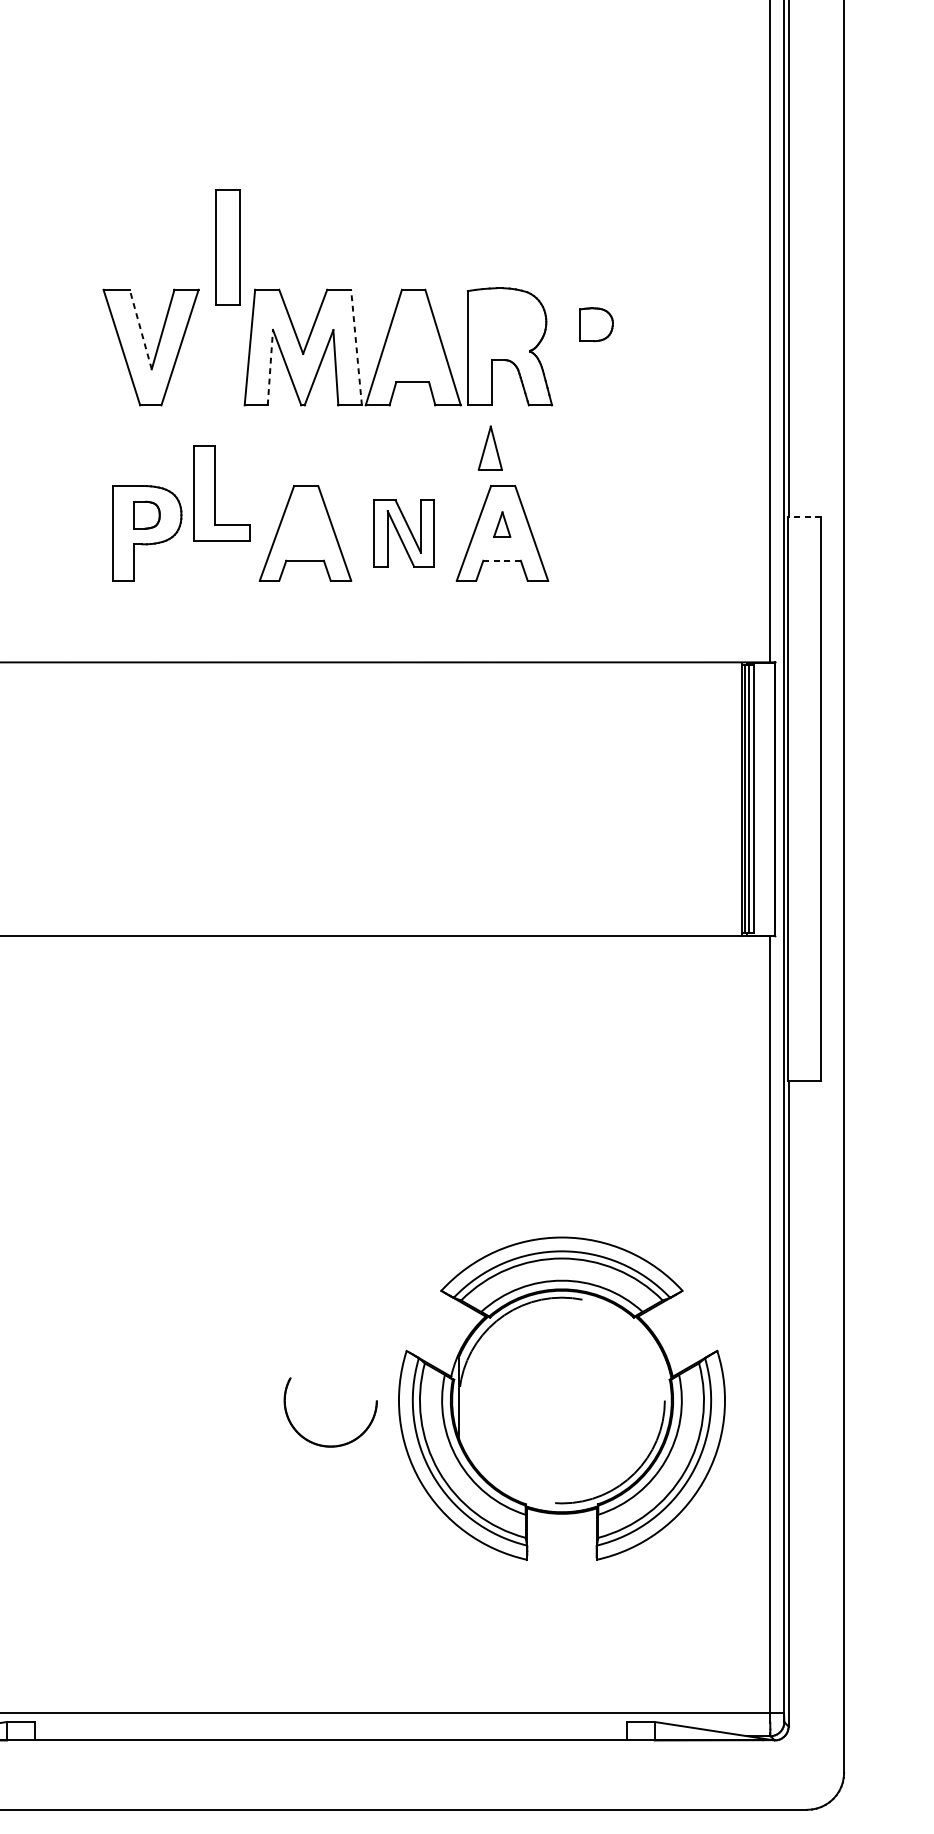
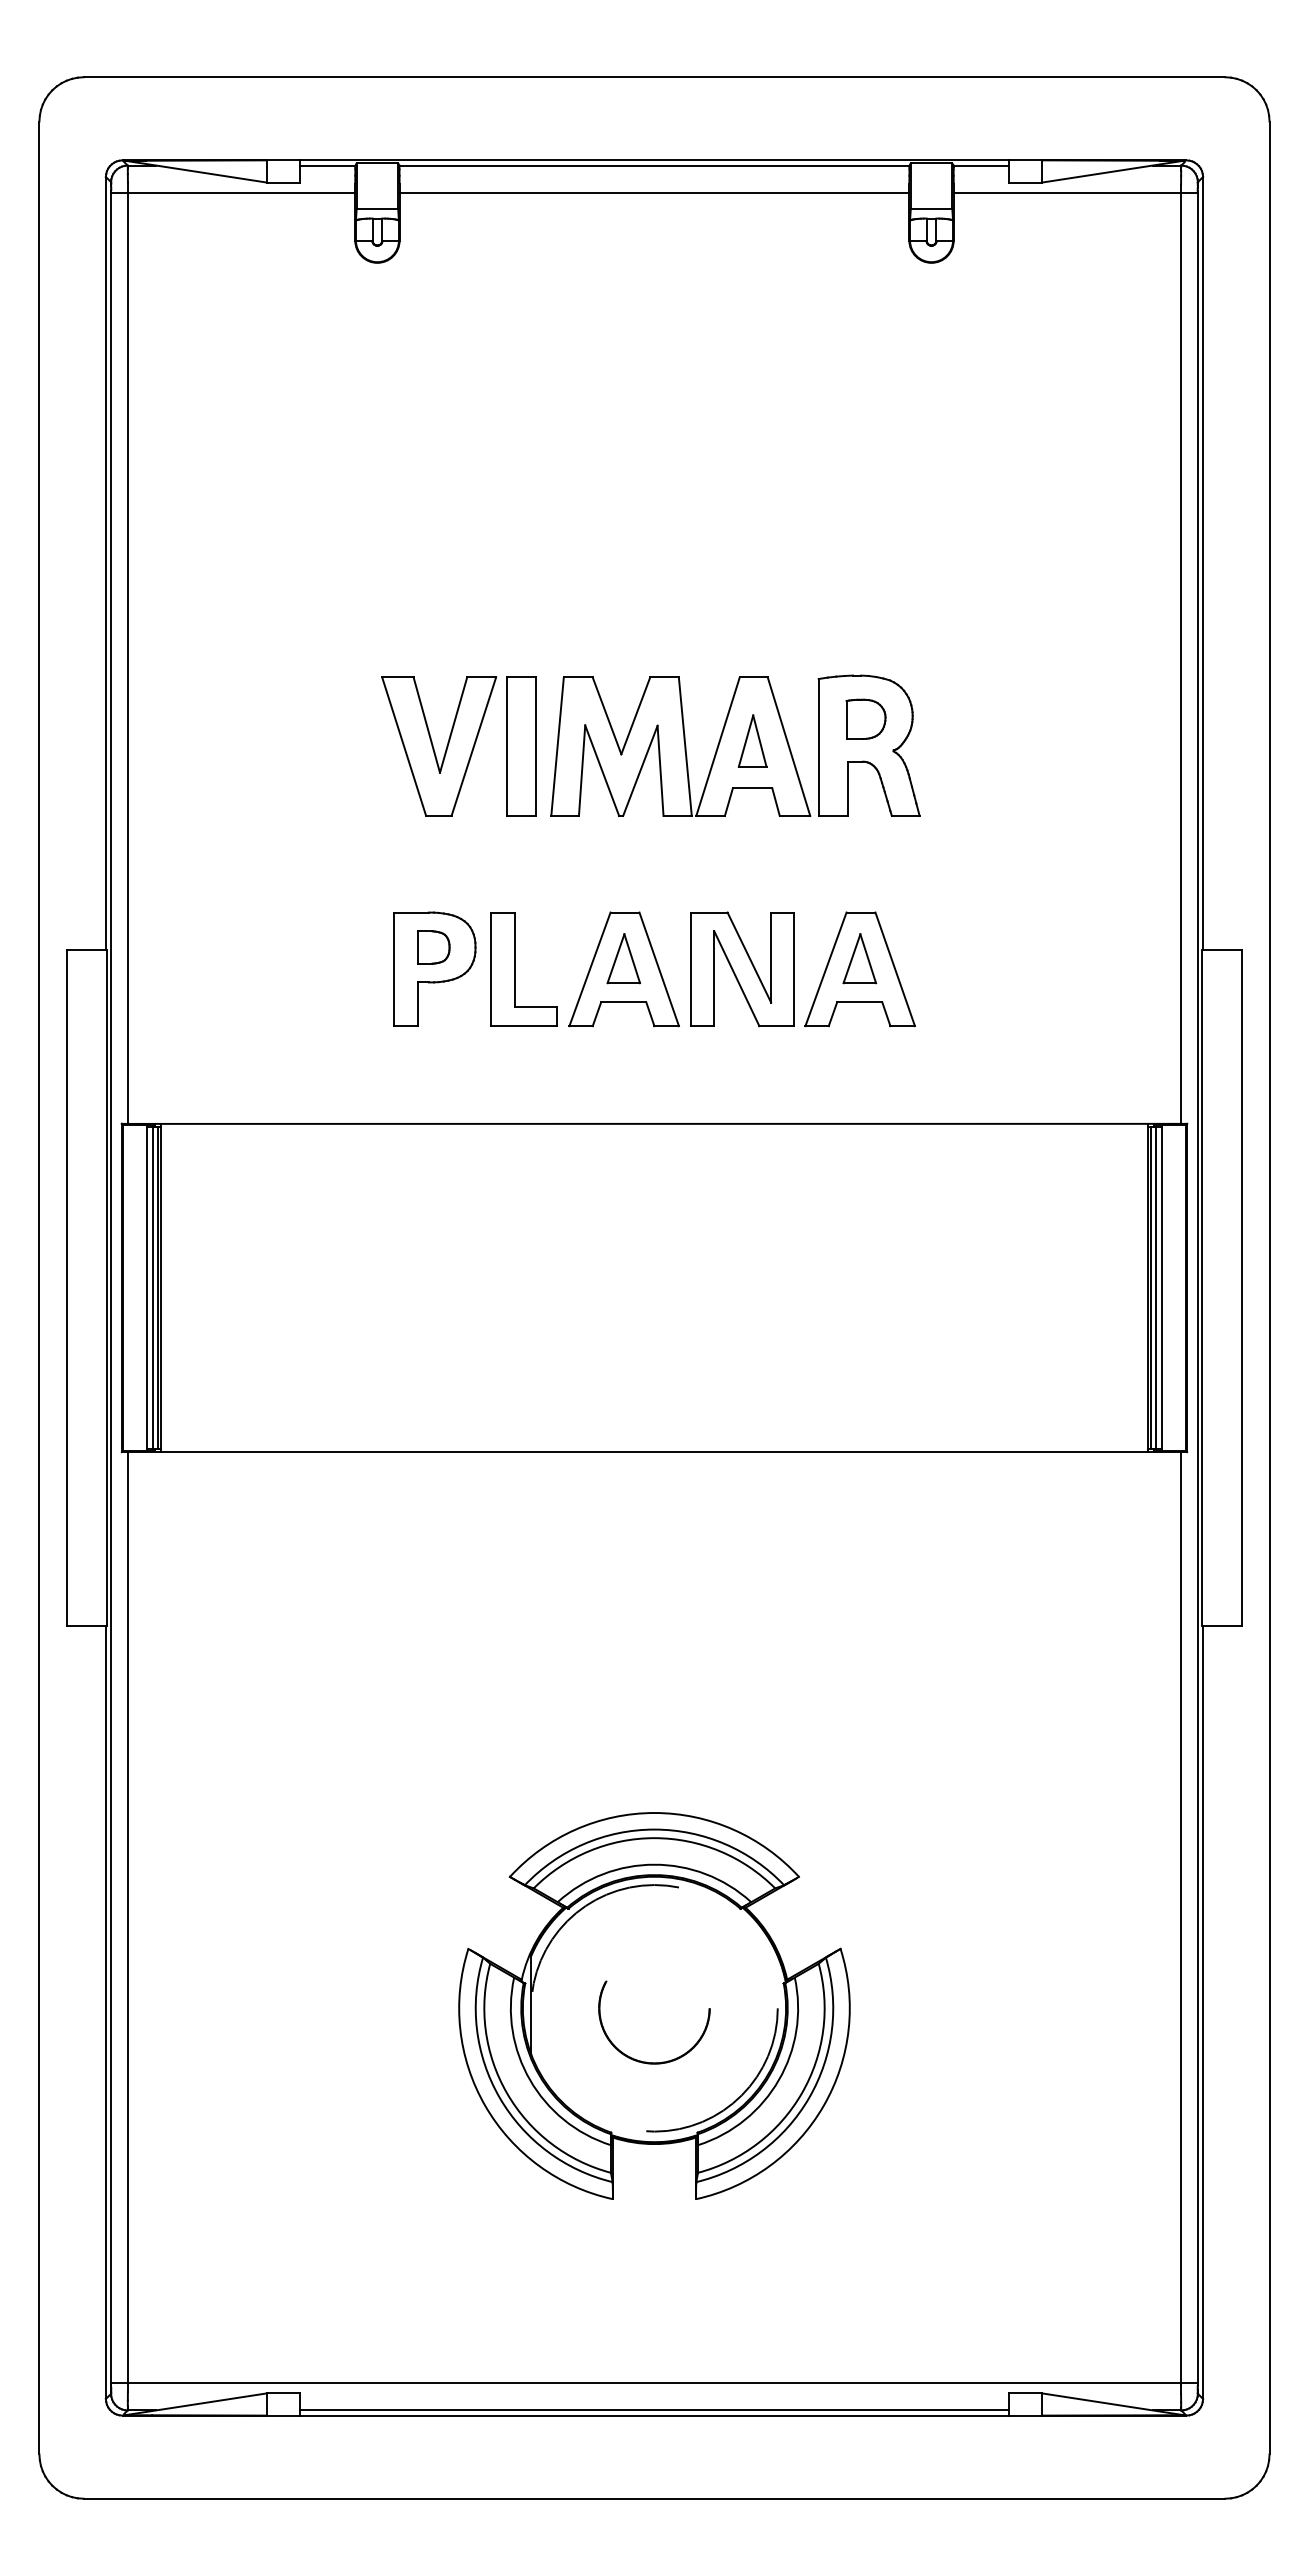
part: (228, 247) -> (521, 746), moved
part: (596, 324) -> (865, 718), moved
line: (140, 329) -> (426, 724), dashed -> solid
line: (356, 347) -> (685, 746), dashed -> solid
line: (270, 367) -> (582, 770), dashed -> solid
part: (490, 447) -> (752, 740), moved
part: (214, 493) -> (515, 969), moved
line: (804, 516) -> (1221, 949), dashed -> solid
part: (304, 524) -> (623, 958), added
part: (501, 524) -> (859, 958), size x1.67
part: (404, 533) -> (742, 969), size x1.43
line: (502, 561) -> (860, 1002), dashed -> solid
part: (561, 1398) -> (654, 2005), moved
line: (330, 1736) -> (654, 2410), added

